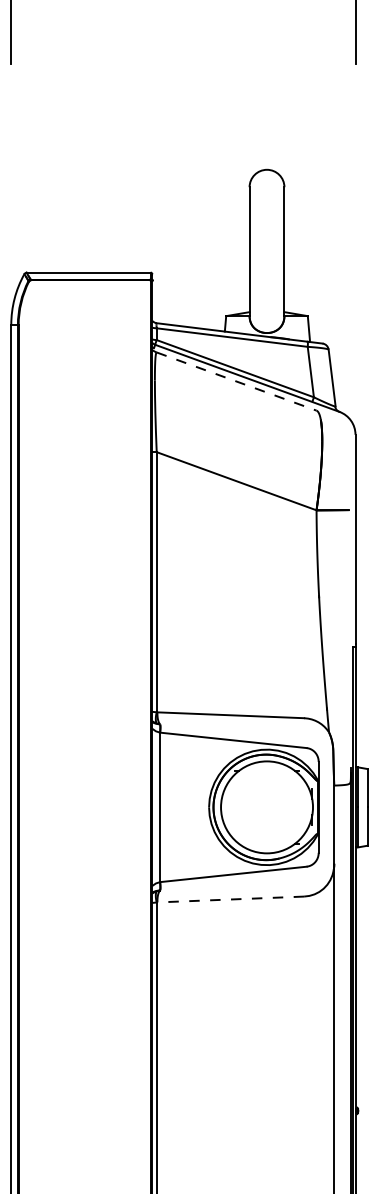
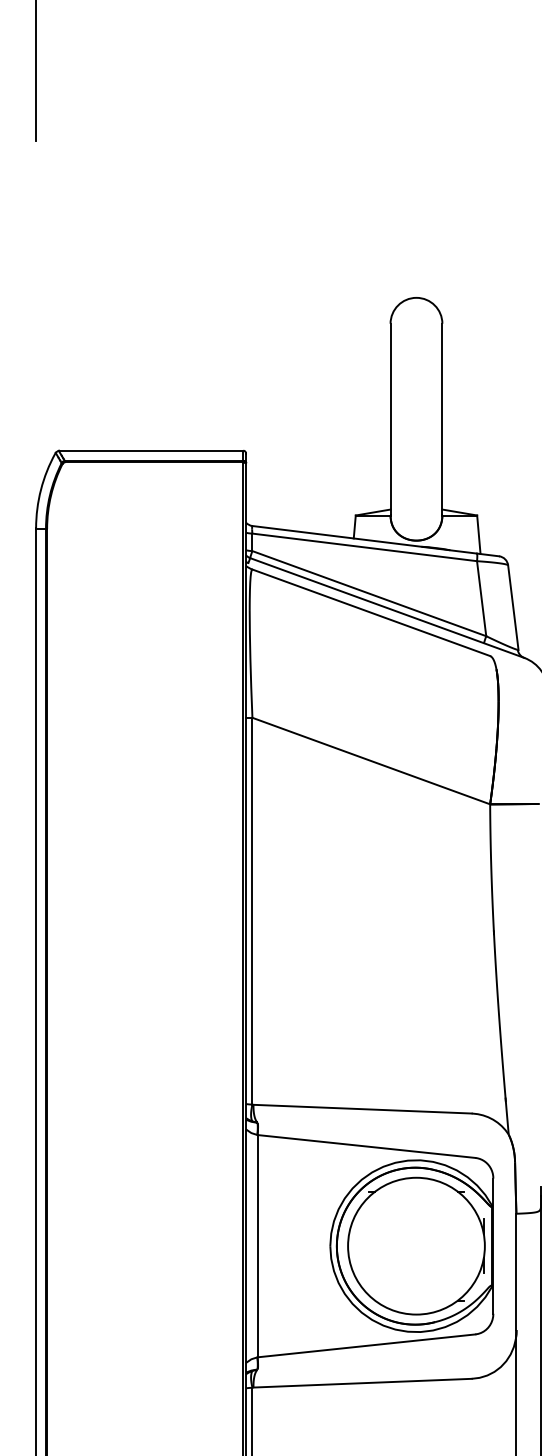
line: (237, 381) -> (372, 612), dashed -> solid
line: (230, 899) -> (362, 1383), dashed -> solid

